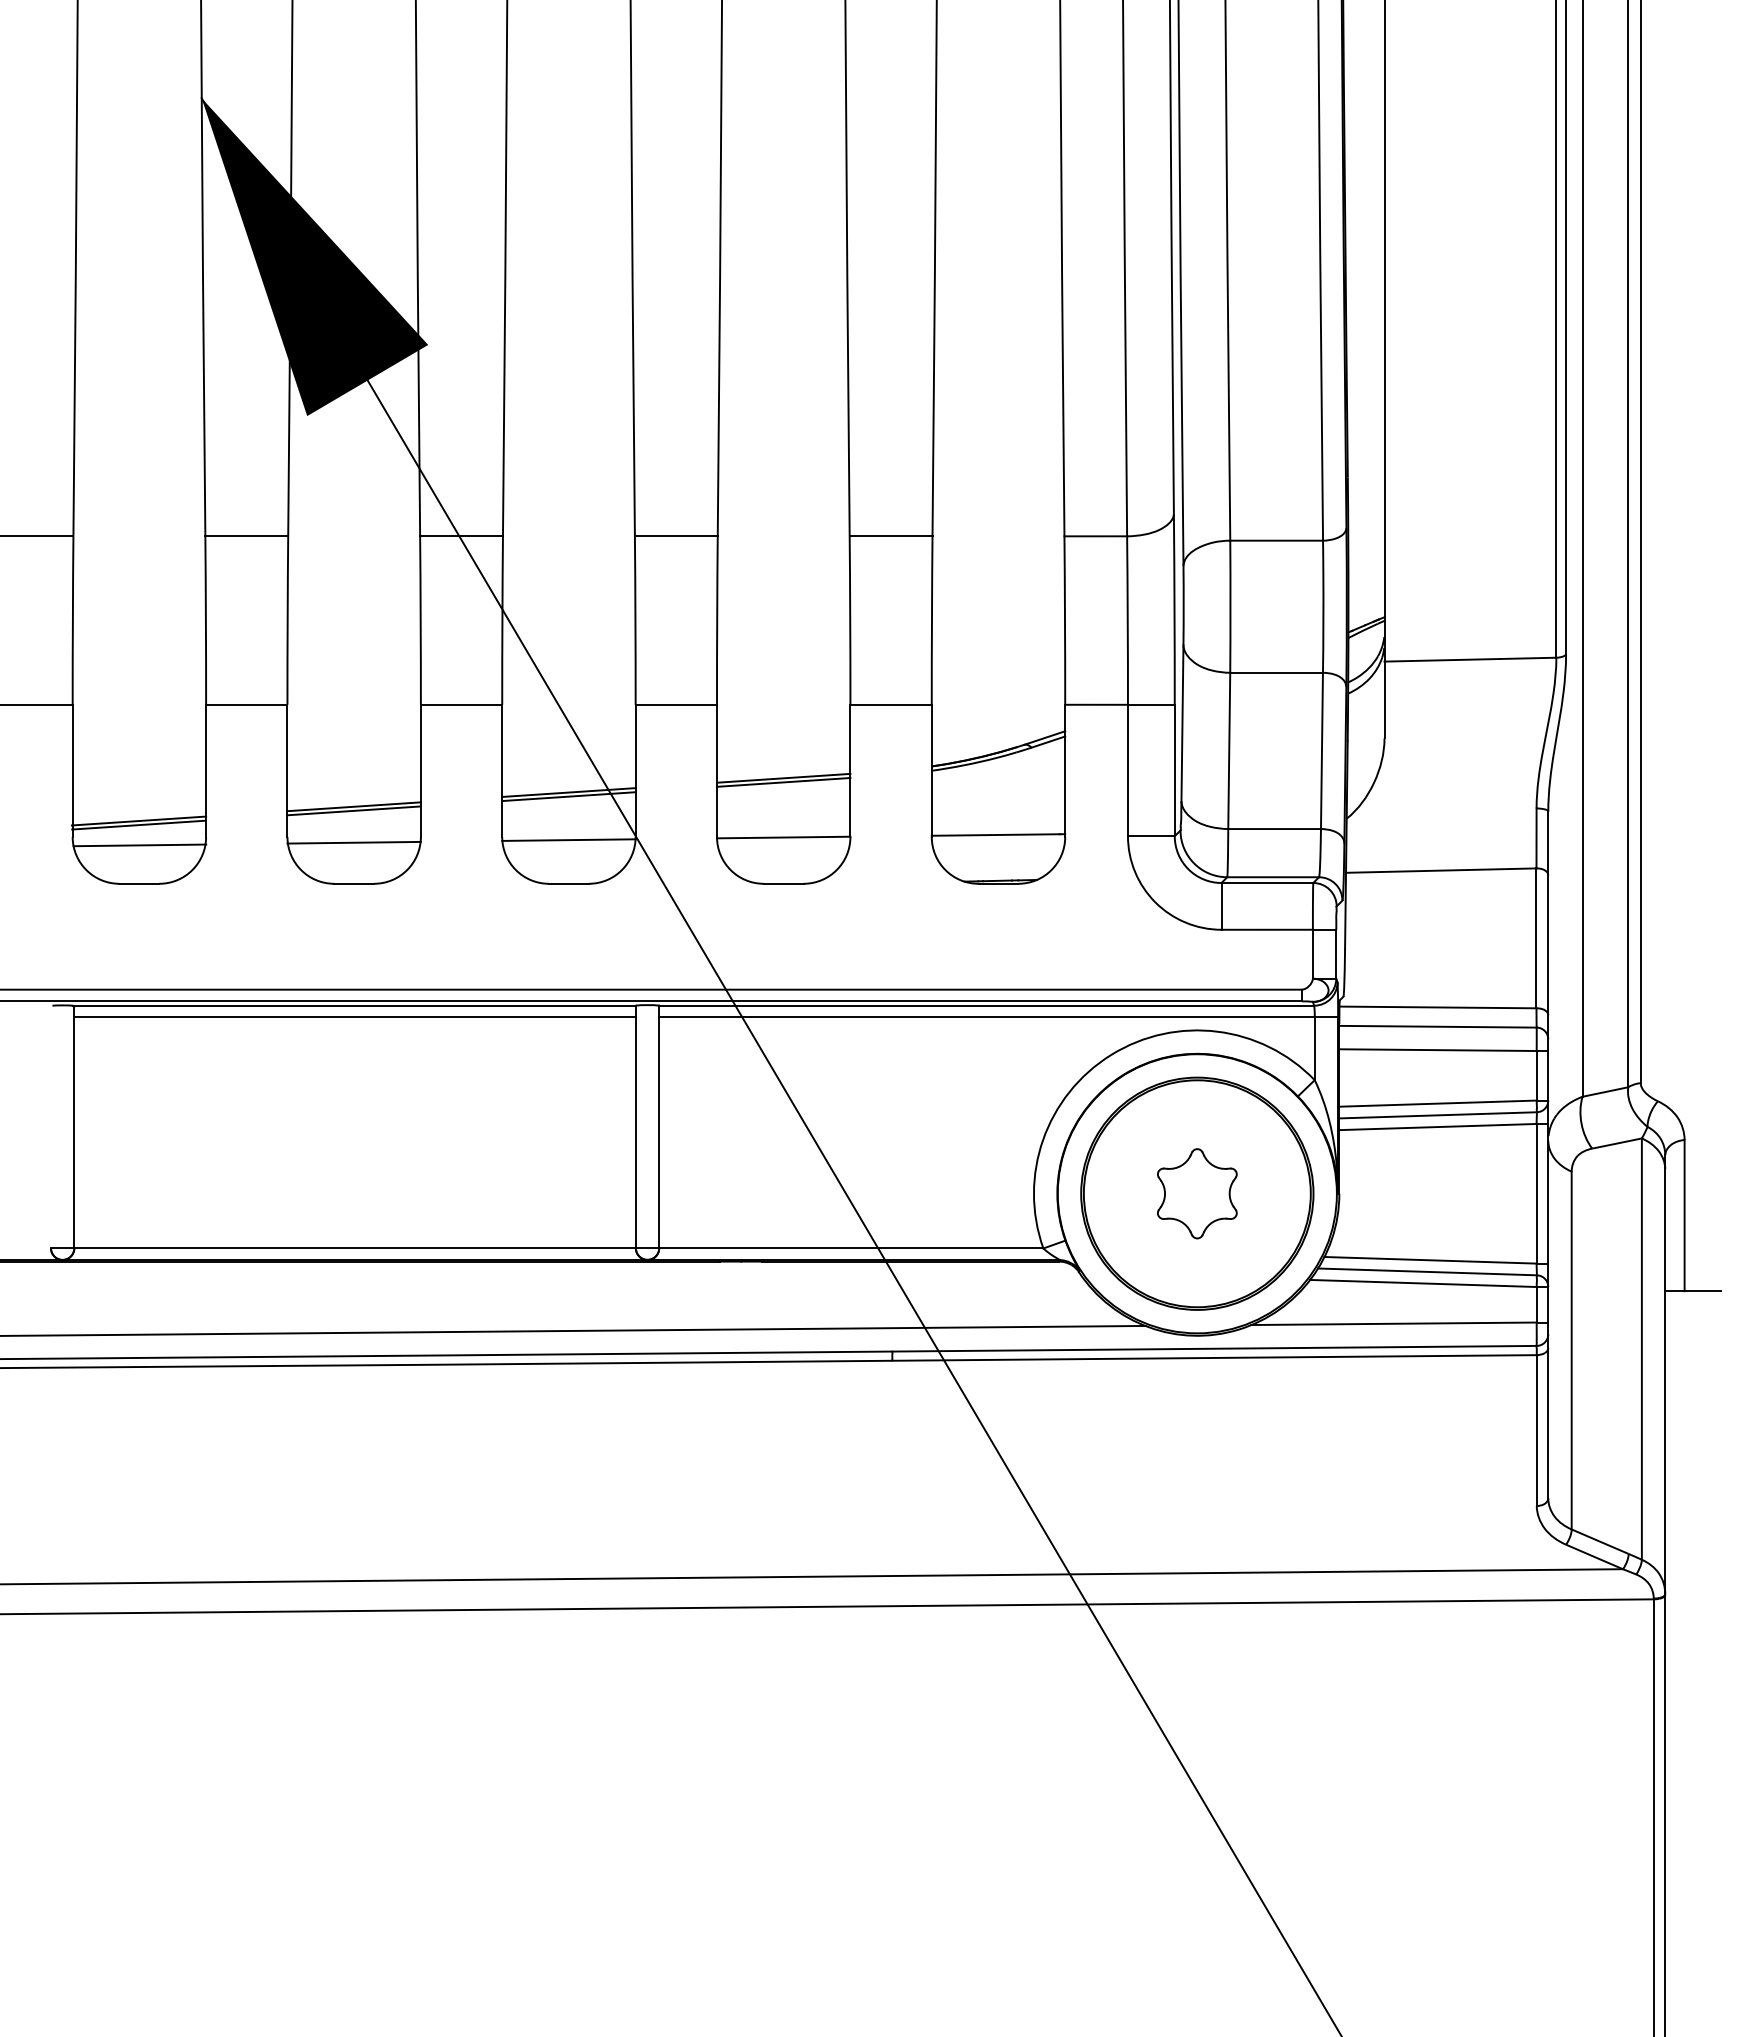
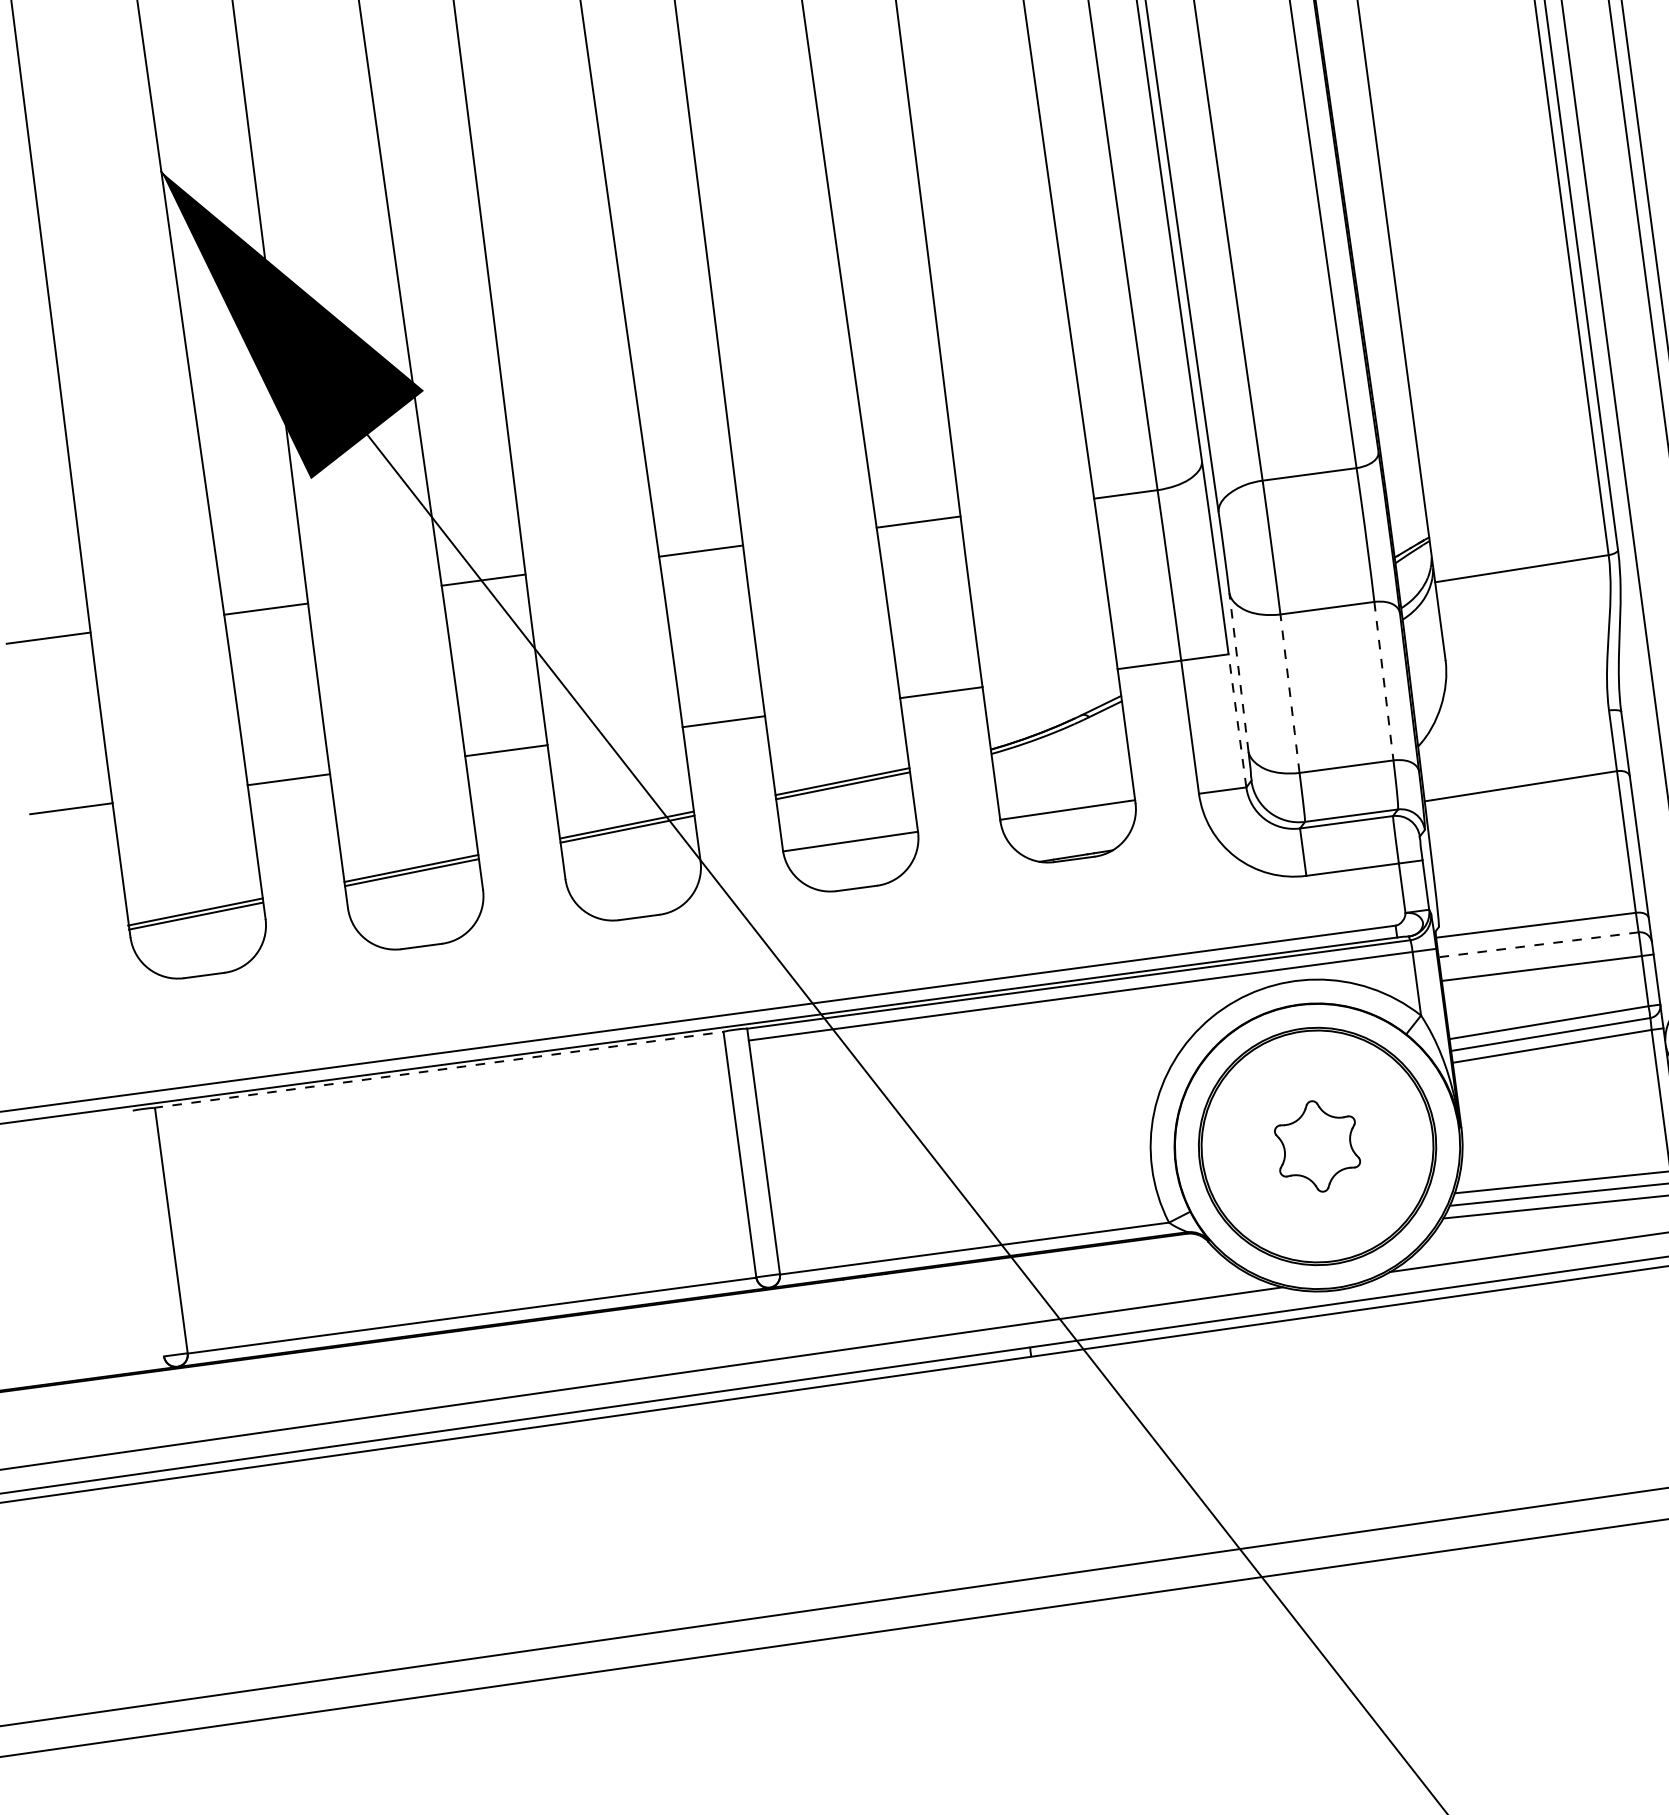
line: (1182, 722) -> (1238, 671), solid -> dashed
line: (1229, 750) -> (1290, 693), solid -> dashed
line: (1321, 751) -> (1383, 681), solid -> dashed
line: (1174, 770) -> (1237, 720), solid -> dashed
line: (568, 839) -> (632, 872), removed
line: (353, 842) -> (415, 904), removed
line: (139, 845) -> (199, 936), removed
line: (354, 1005) -> (438, 1069), solid -> dashed
line: (354, 1017) -> (440, 1081), removed
line: (1438, 1026) -> (1539, 944), solid -> dashed

